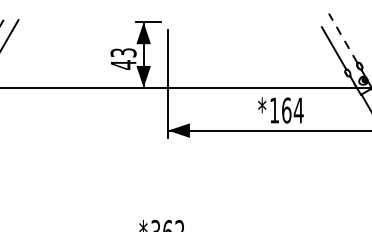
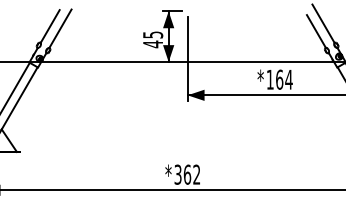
line: (343, 38) -> (323, 23), dashed -> solid
text: (122, 52) -> (152, 34), 43 -> 45

